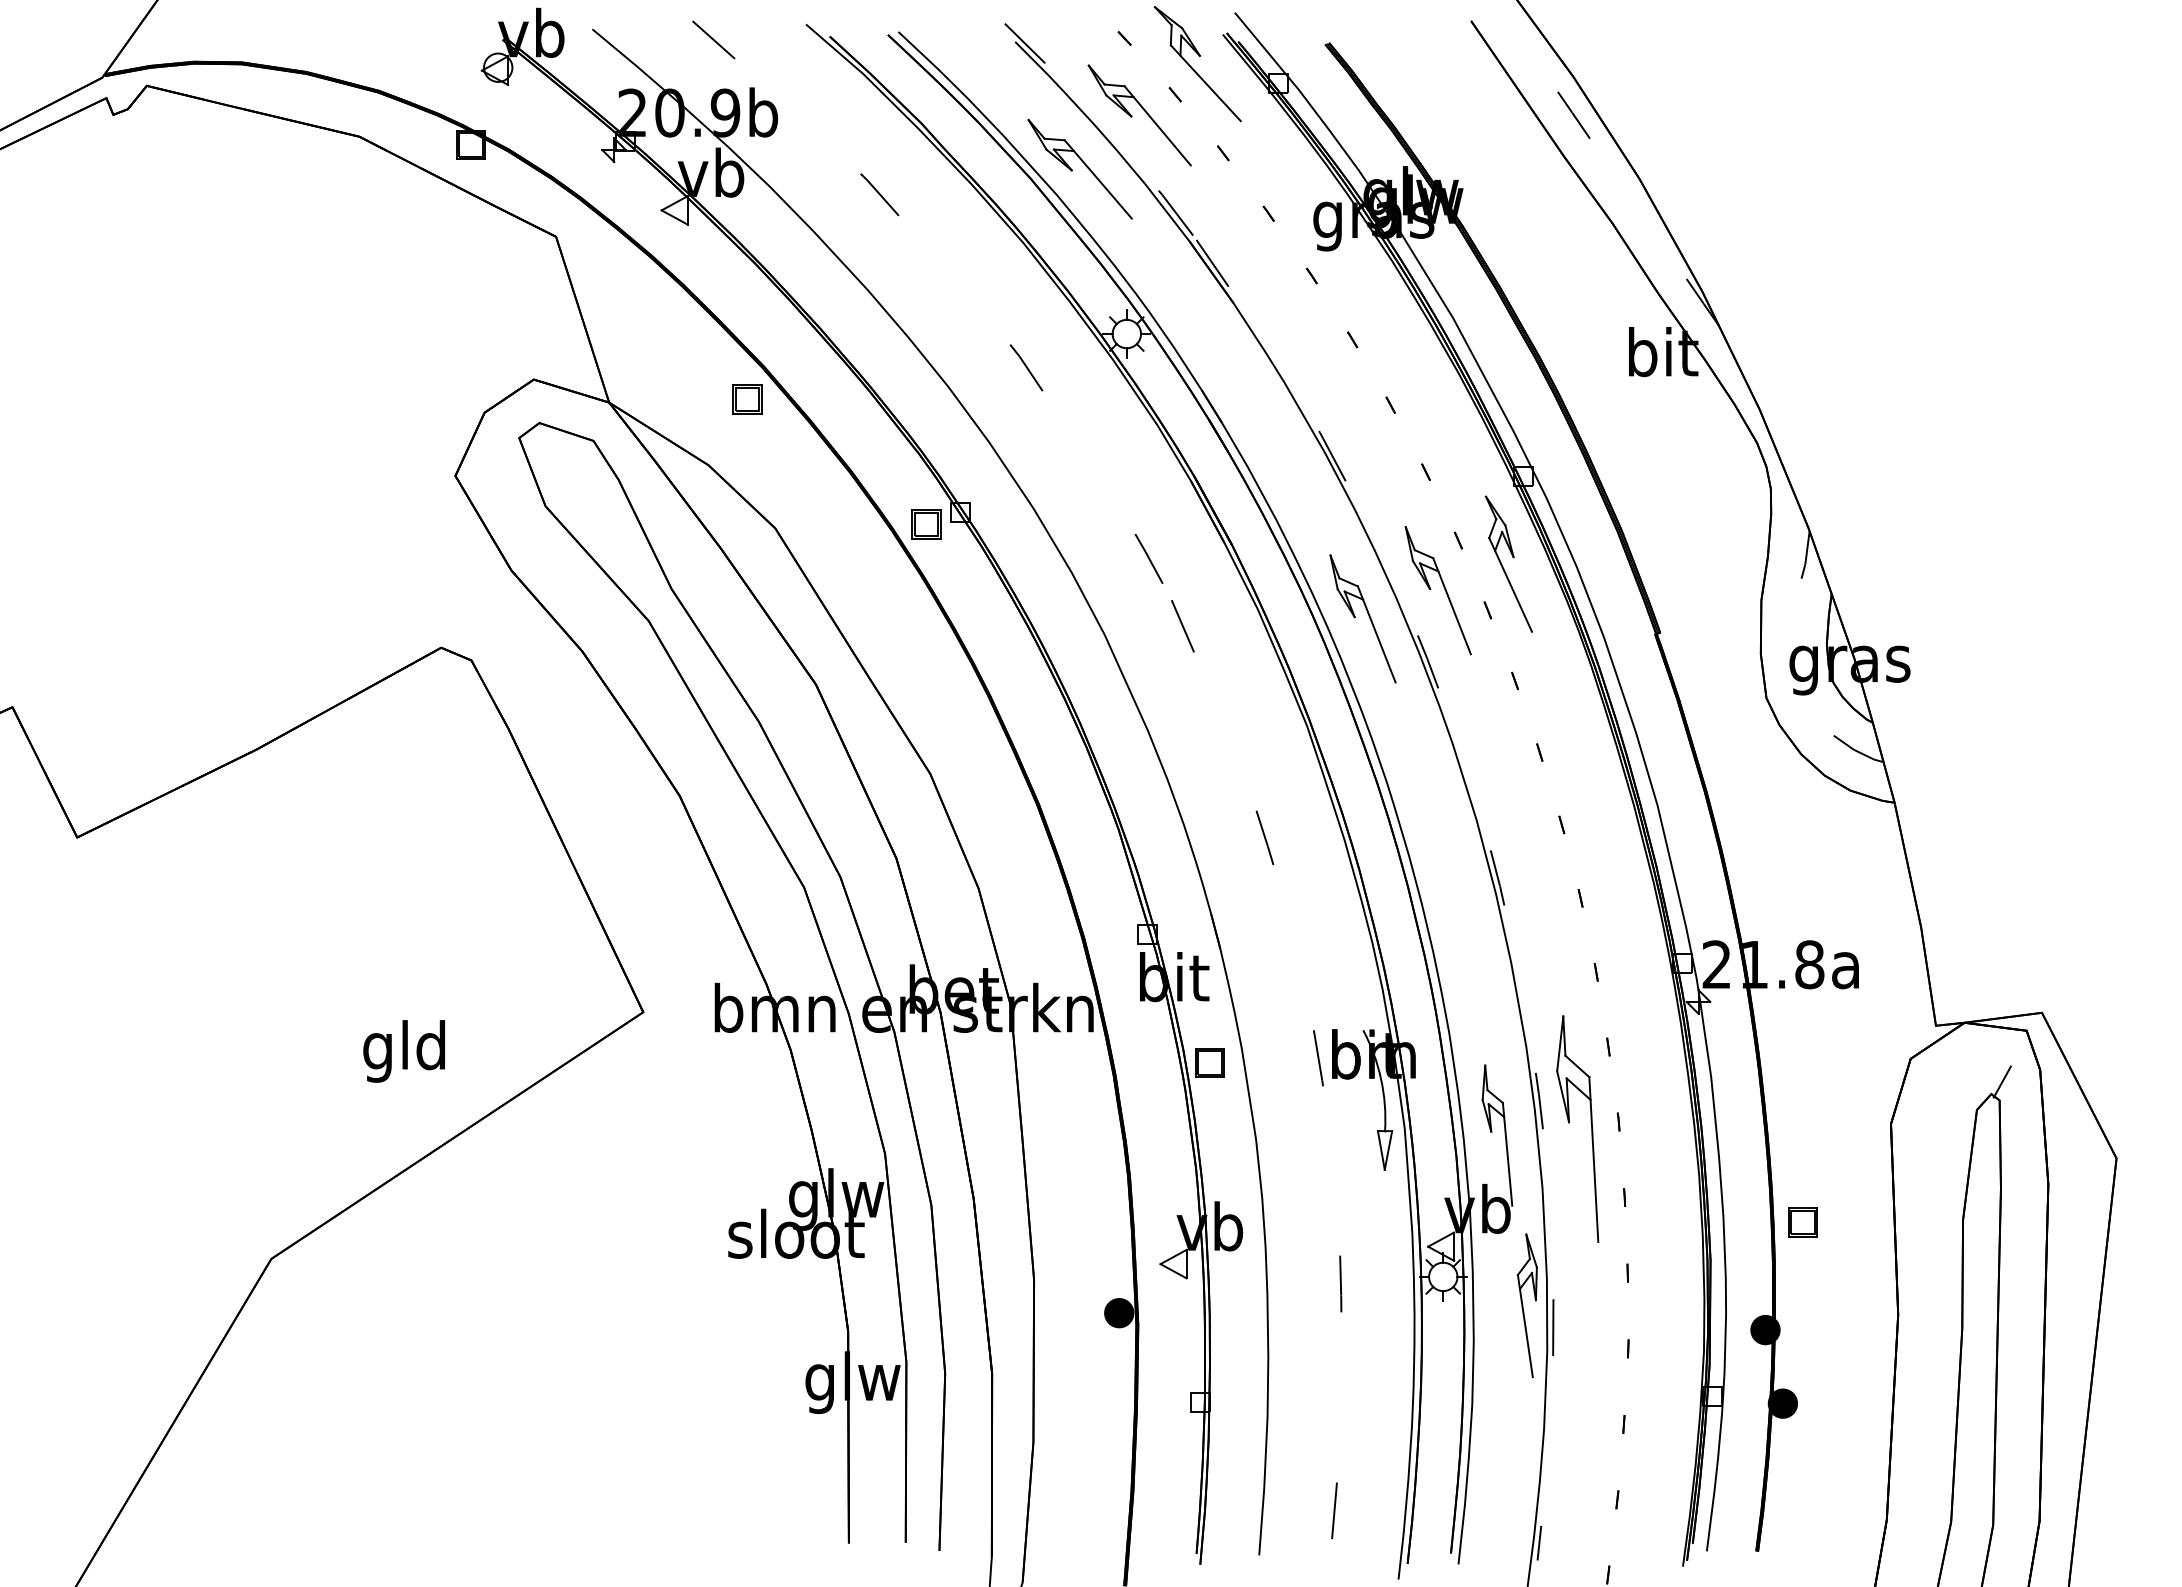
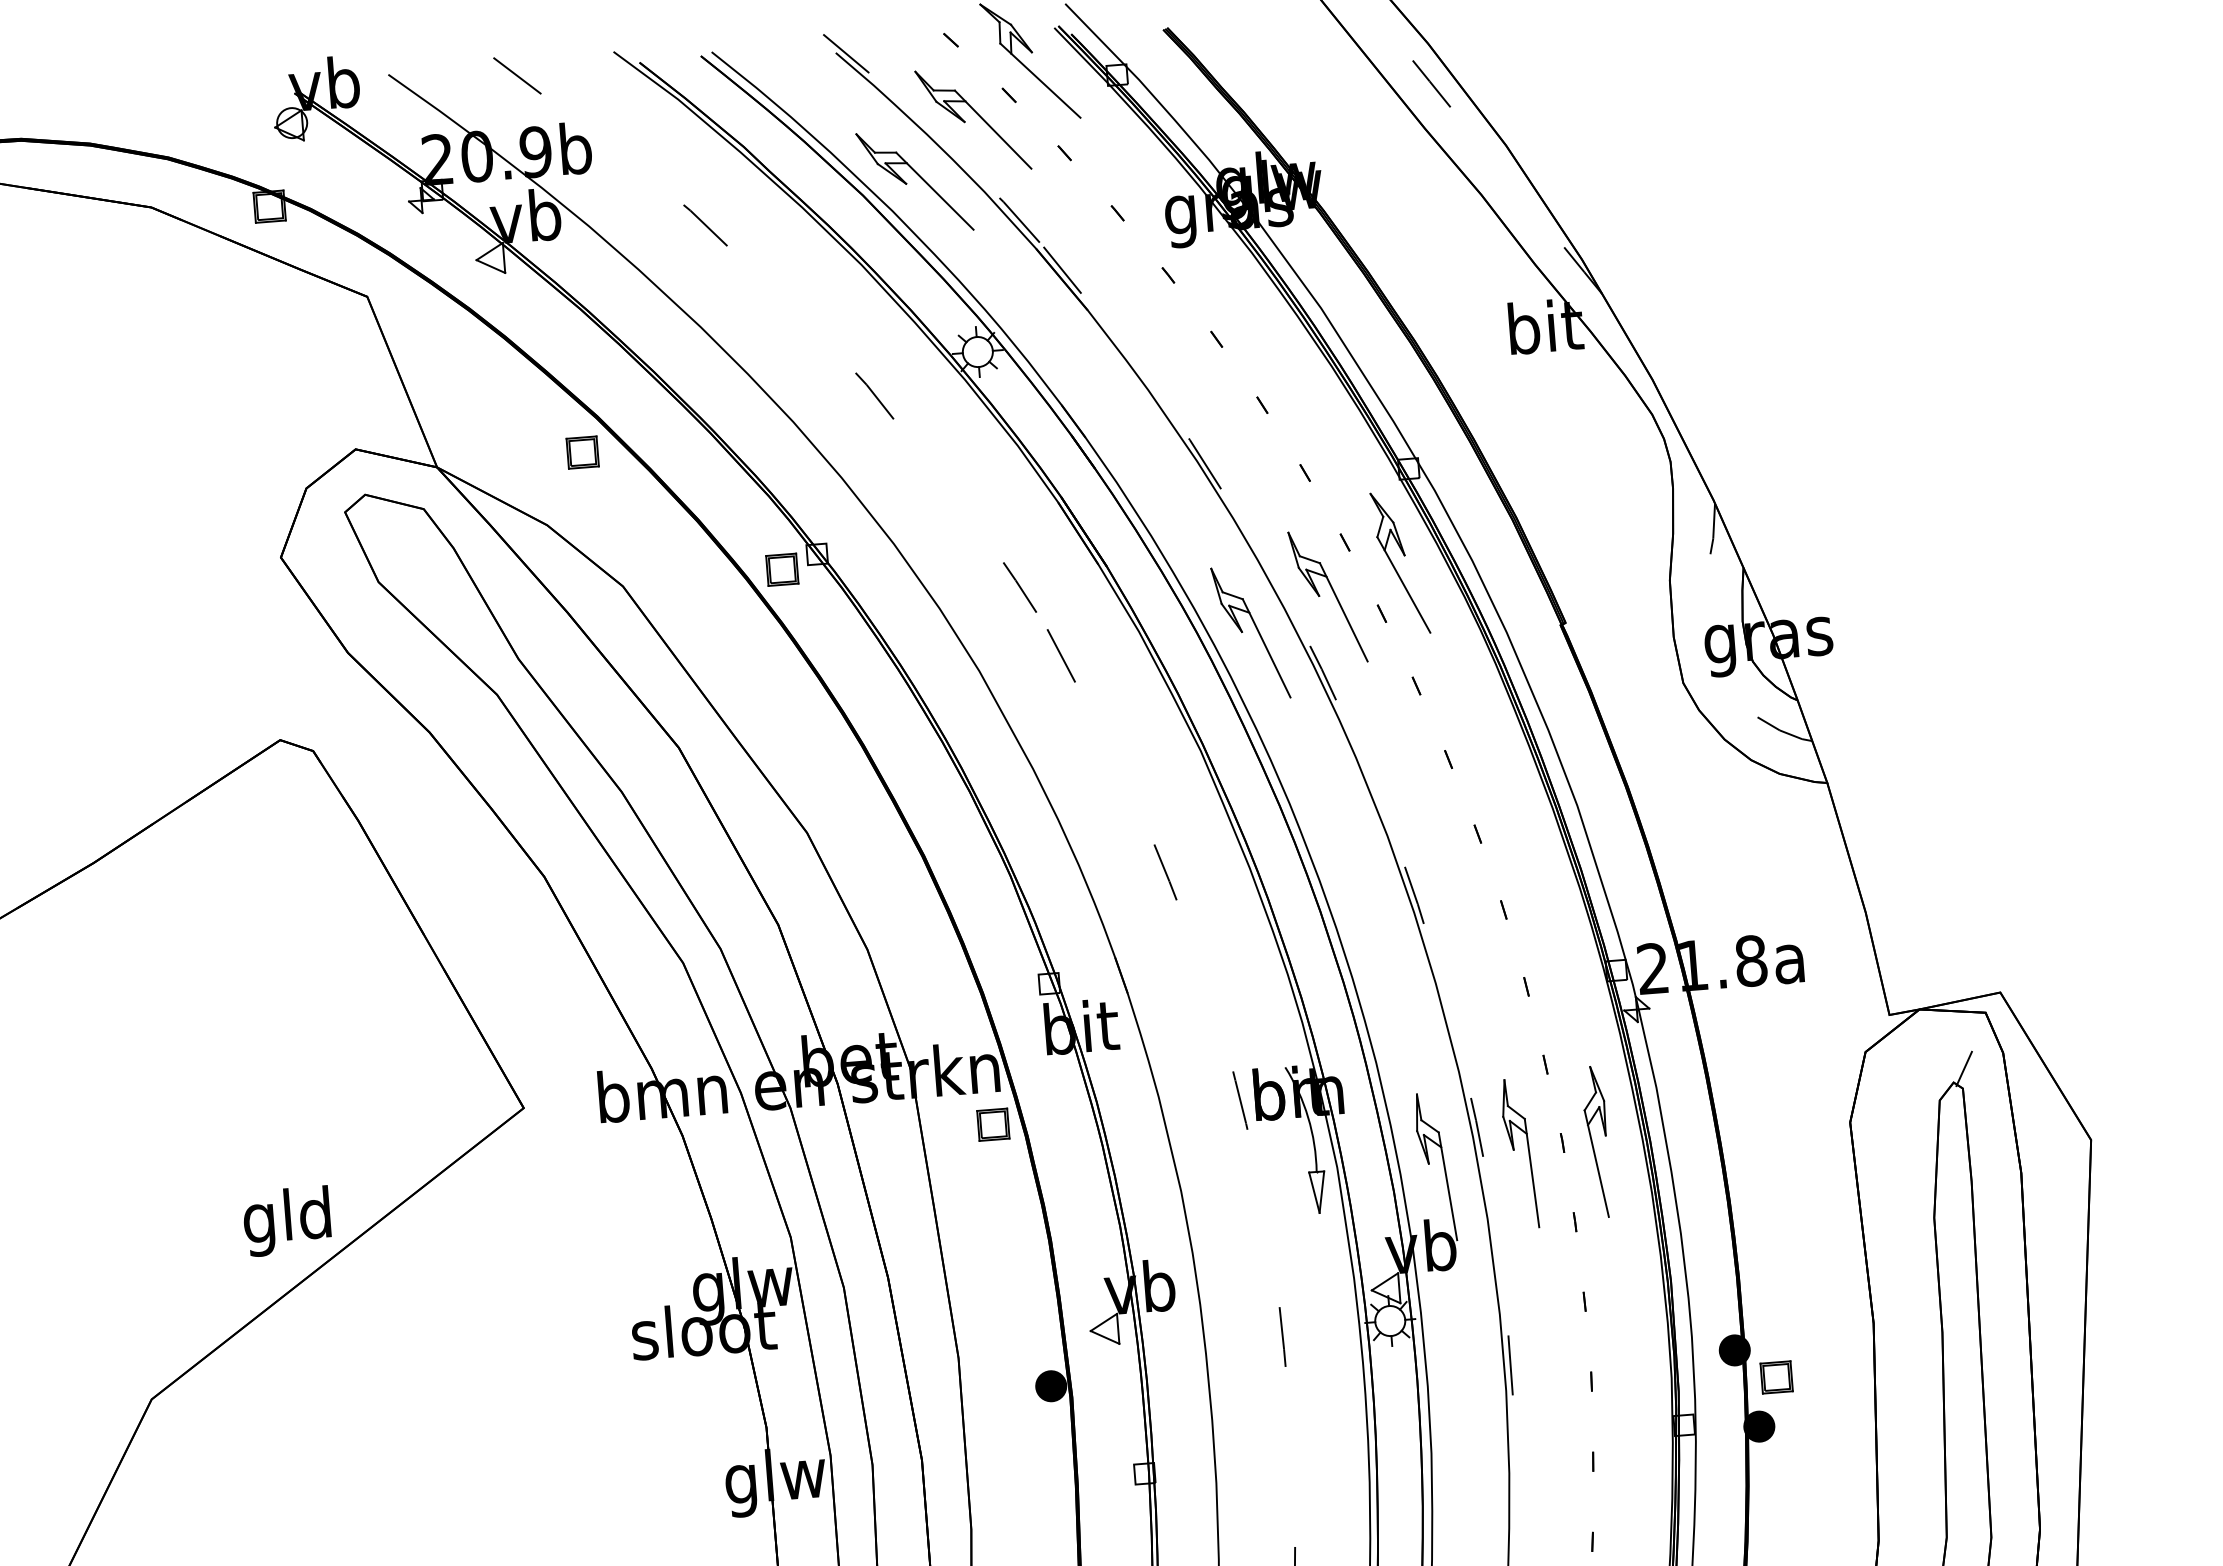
text: (403, 1051) -> (286, 1221), moved
part: (1209, 1062) -> (992, 1124), moved
part: (1577, 1128) -> (1519, 1153), size x0.62
part: (1802, 1222) -> (1776, 1377), moved
part: (1526, 1305) -> (1596, 1141), moved

